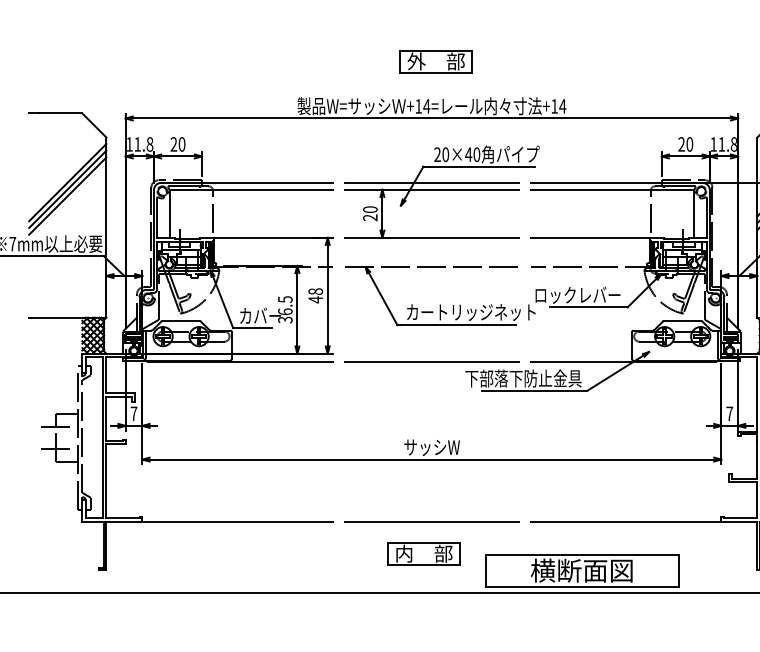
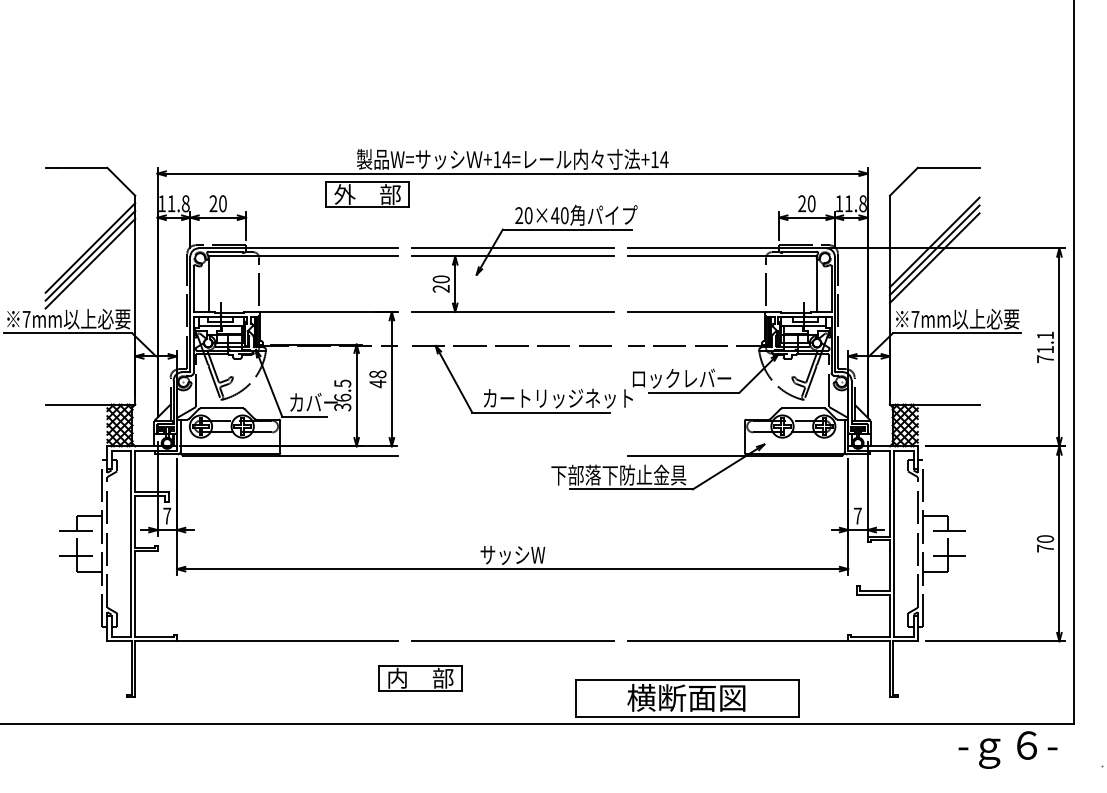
part: (436, 61) -> (367, 194), moved
line: (431, 361) -> (512, 455), removed
part: (424, 553) -> (420, 678), moved

